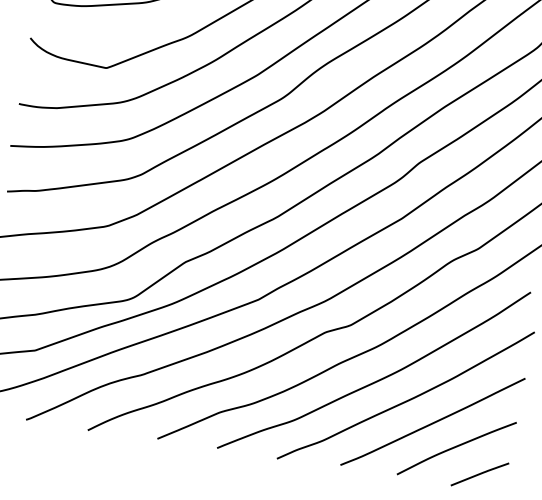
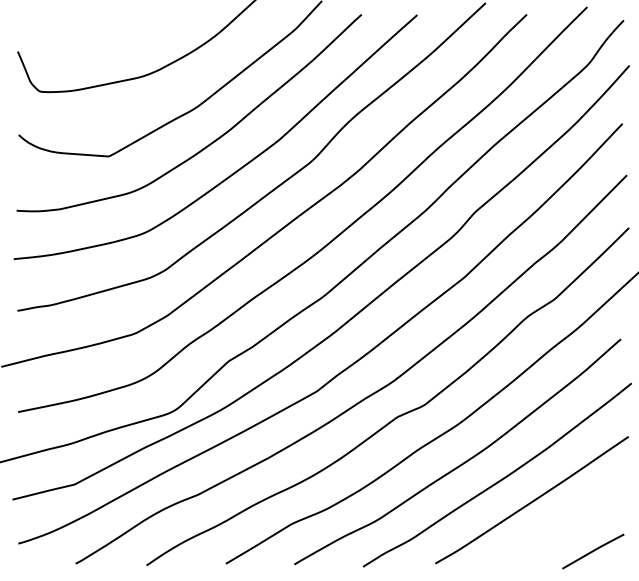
curve: (456, 447) -> (562, 525), removed

